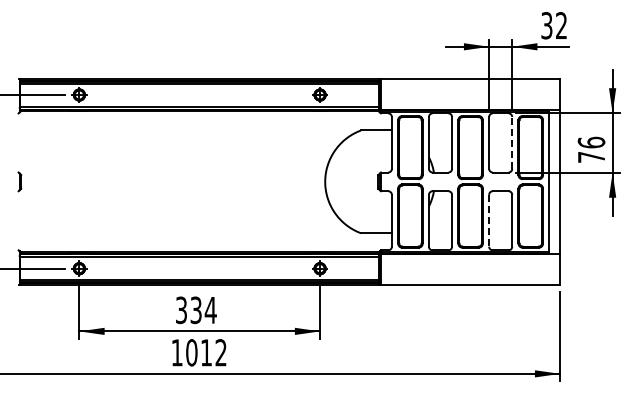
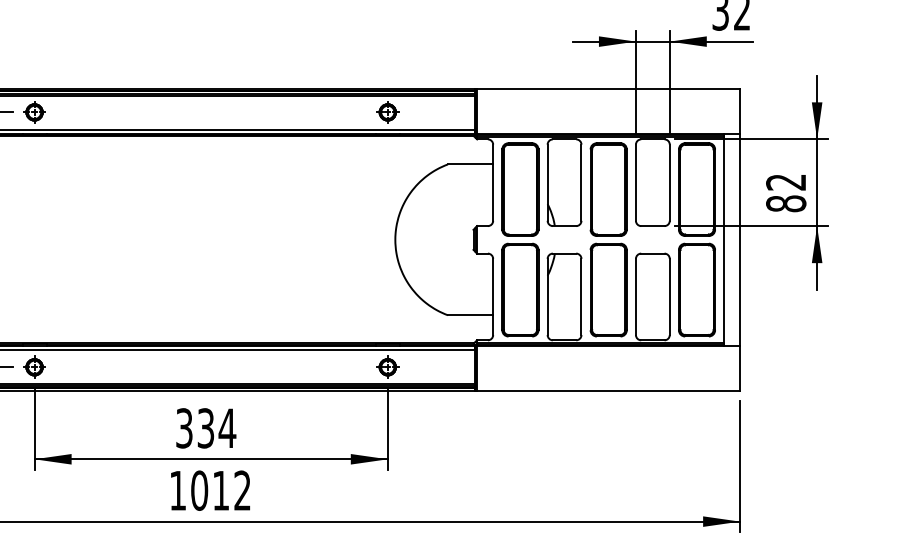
line: (512, 142) -> (670, 182), dashed -> solid
text: (591, 149) -> (786, 192), 76 -> 82
line: (489, 220) -> (636, 296), dashed -> solid

